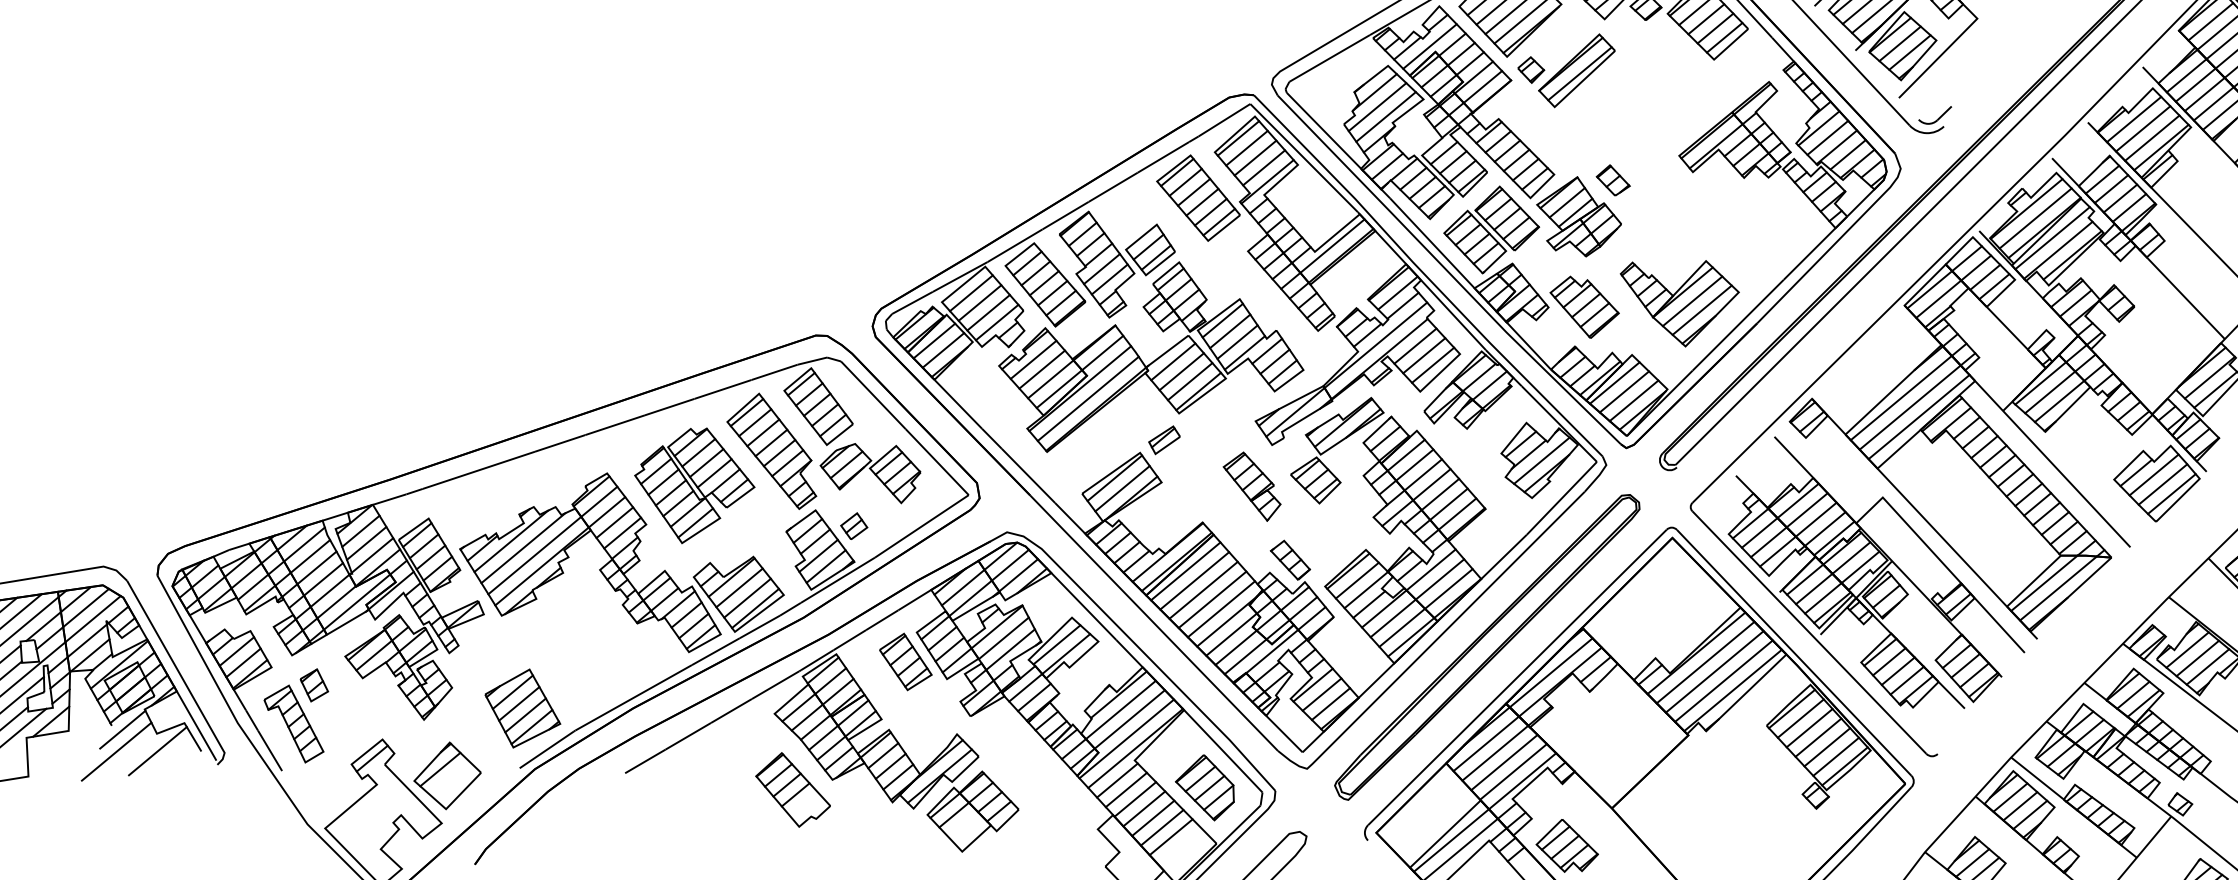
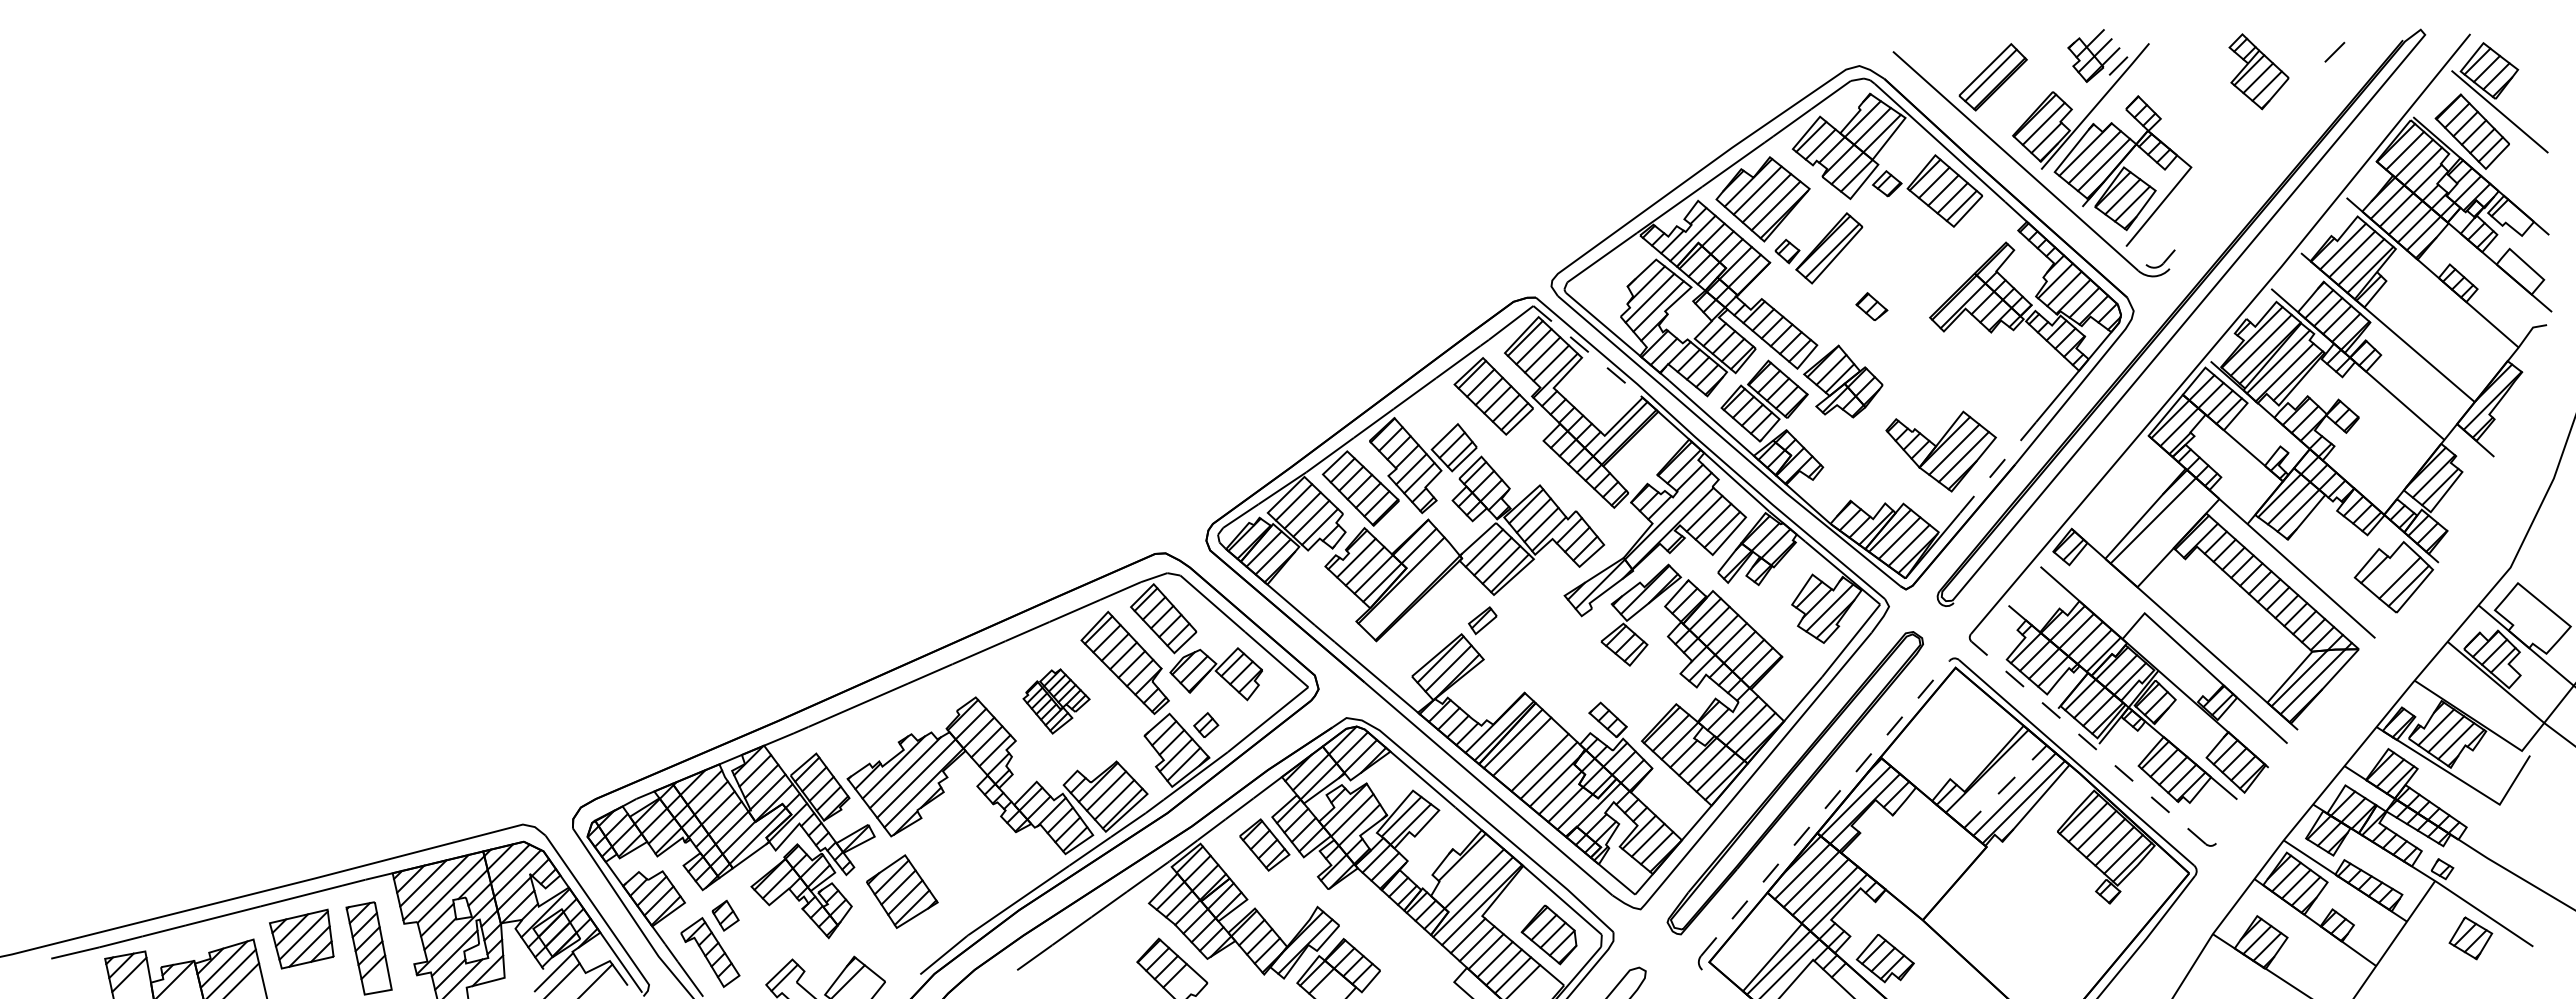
line: (1304, 158) -> (1587, 351), solid -> dashed
part: (1613, 180) -> (1871, 306), moved
part: (1583, 307) -> (1855, 464), removed
line: (1737, 326) -> (1997, 468), solid -> dashed
line: (1088, 398) -> (1409, 588), removed
line: (1910, 407) -> (2162, 528), removed
line: (1918, 416) -> (2170, 536), removed
line: (2153, 474) -> (2390, 569), removed
part: (694, 485) -> (1056, 701), size x0.6
part: (1251, 486) -> (1566, 655), removed
line: (1204, 590) -> (1531, 754), removed
line: (1809, 632) -> (2088, 742), solid -> dashed
line: (1705, 662) -> (1996, 778), removed
line: (1714, 671) -> (2005, 786), solid -> dashed
line: (1517, 677) -> (1825, 808), solid -> dashed
part: (523, 708) -> (902, 891), moved
line: (1119, 709) -> (1464, 870), removed

